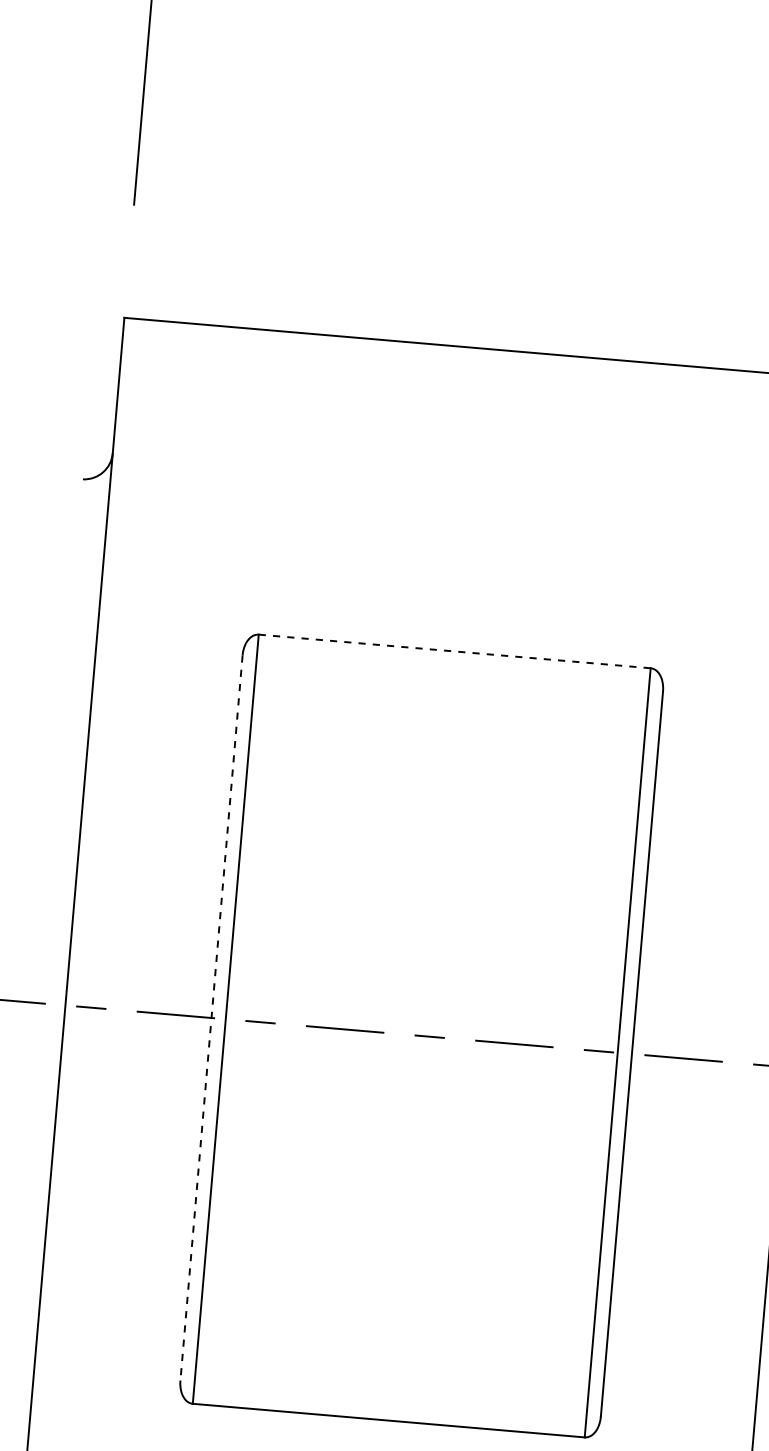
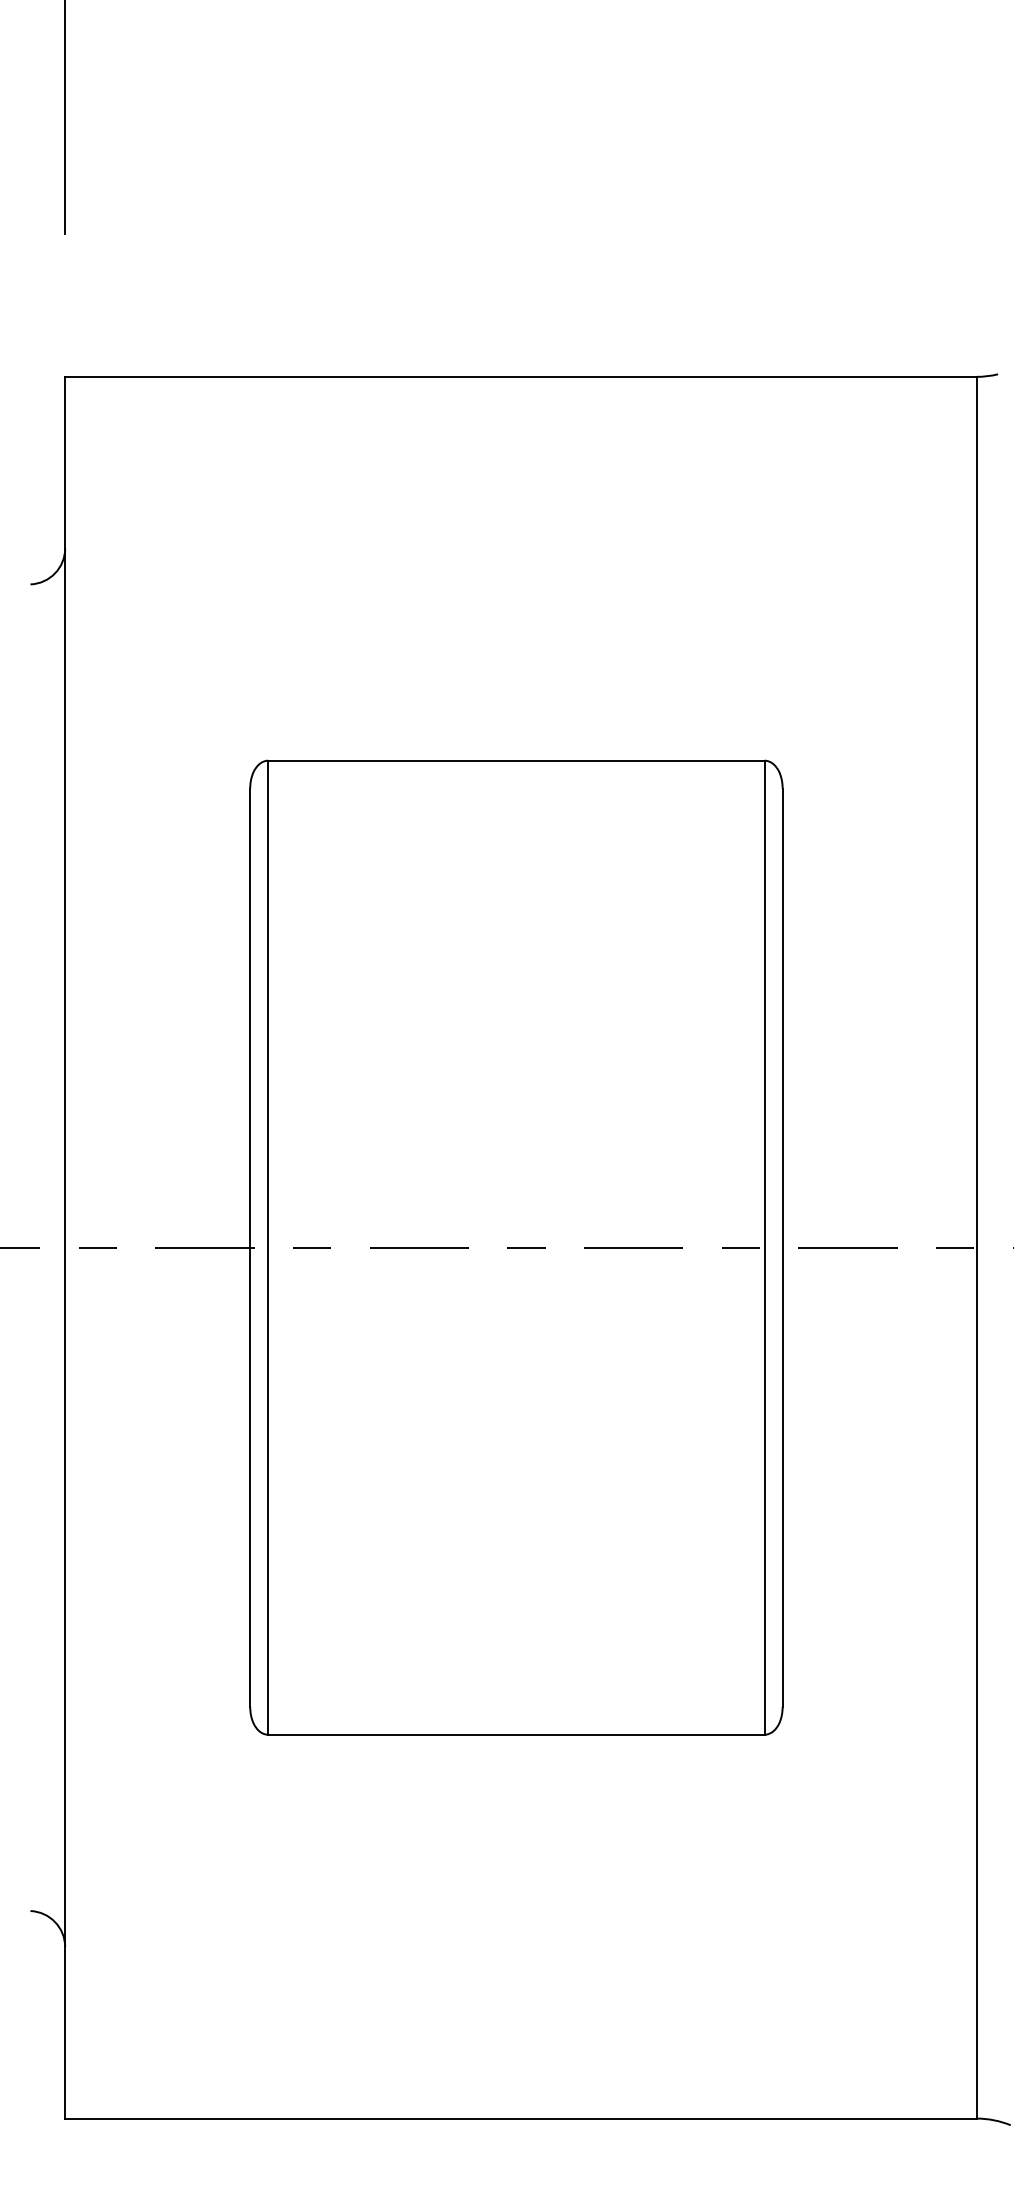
line: (453, 651) -> (515, 760), dashed -> solid
line: (211, 1018) -> (250, 1248), dashed -> solid

